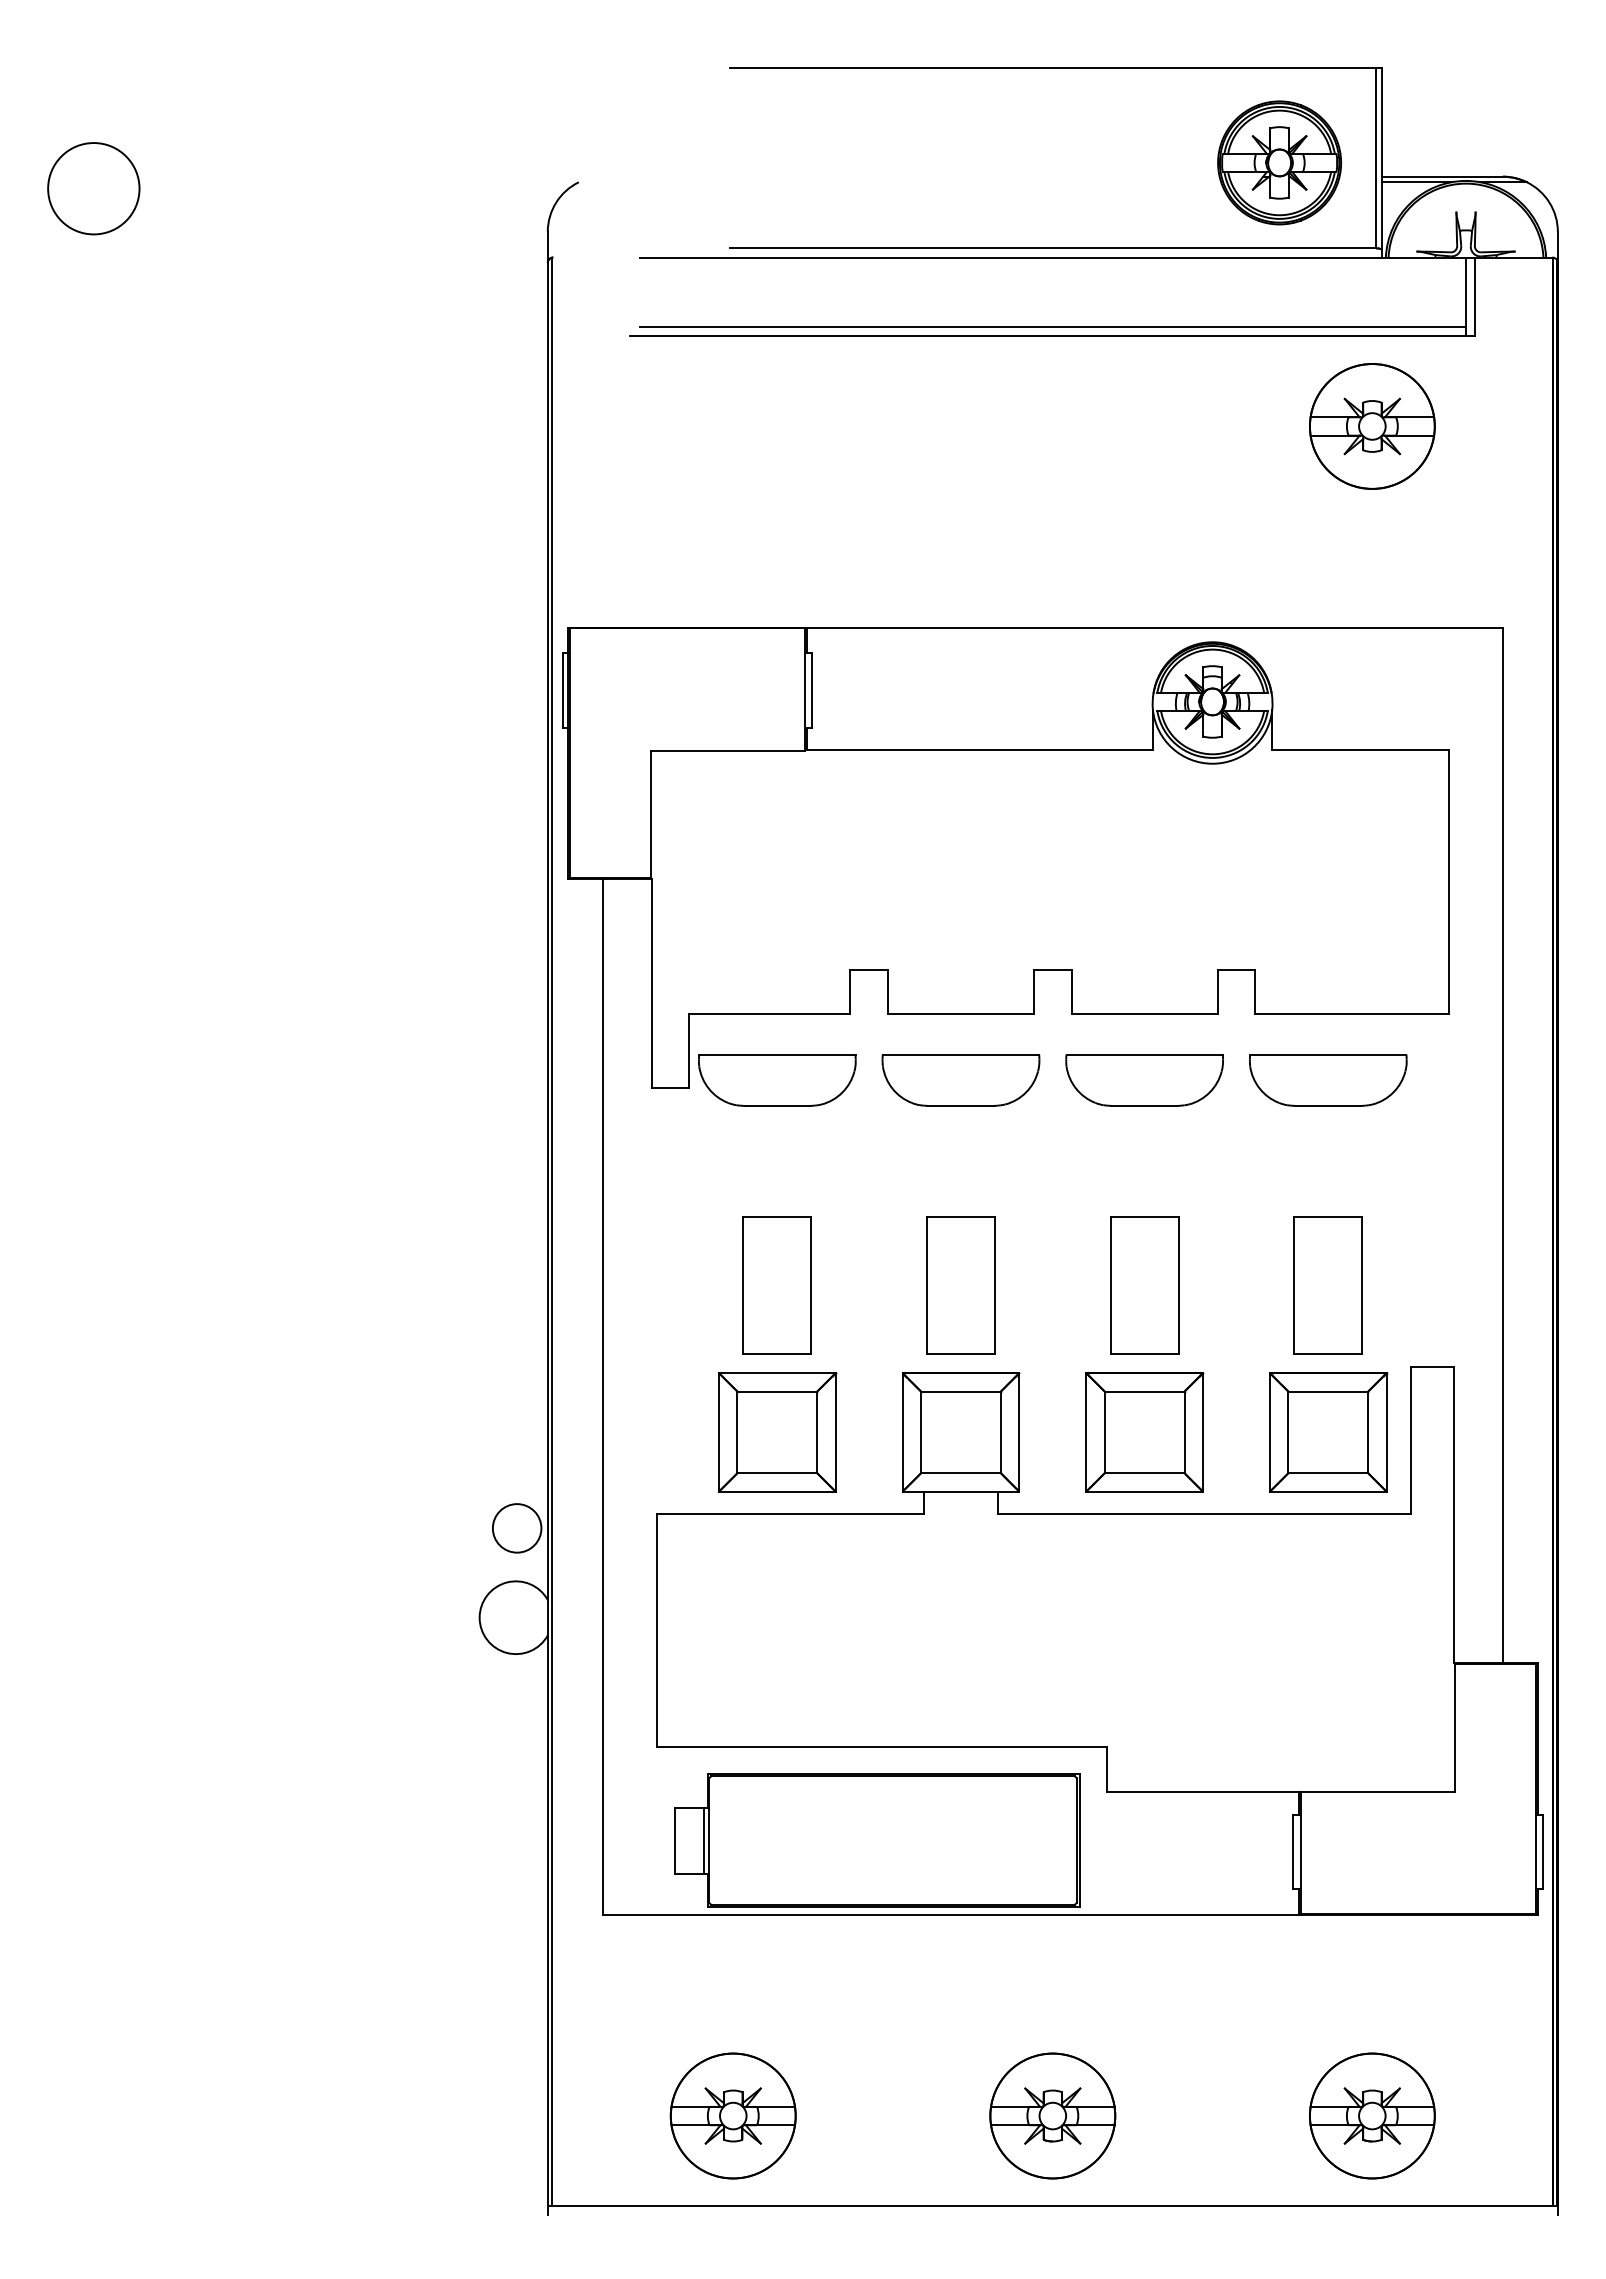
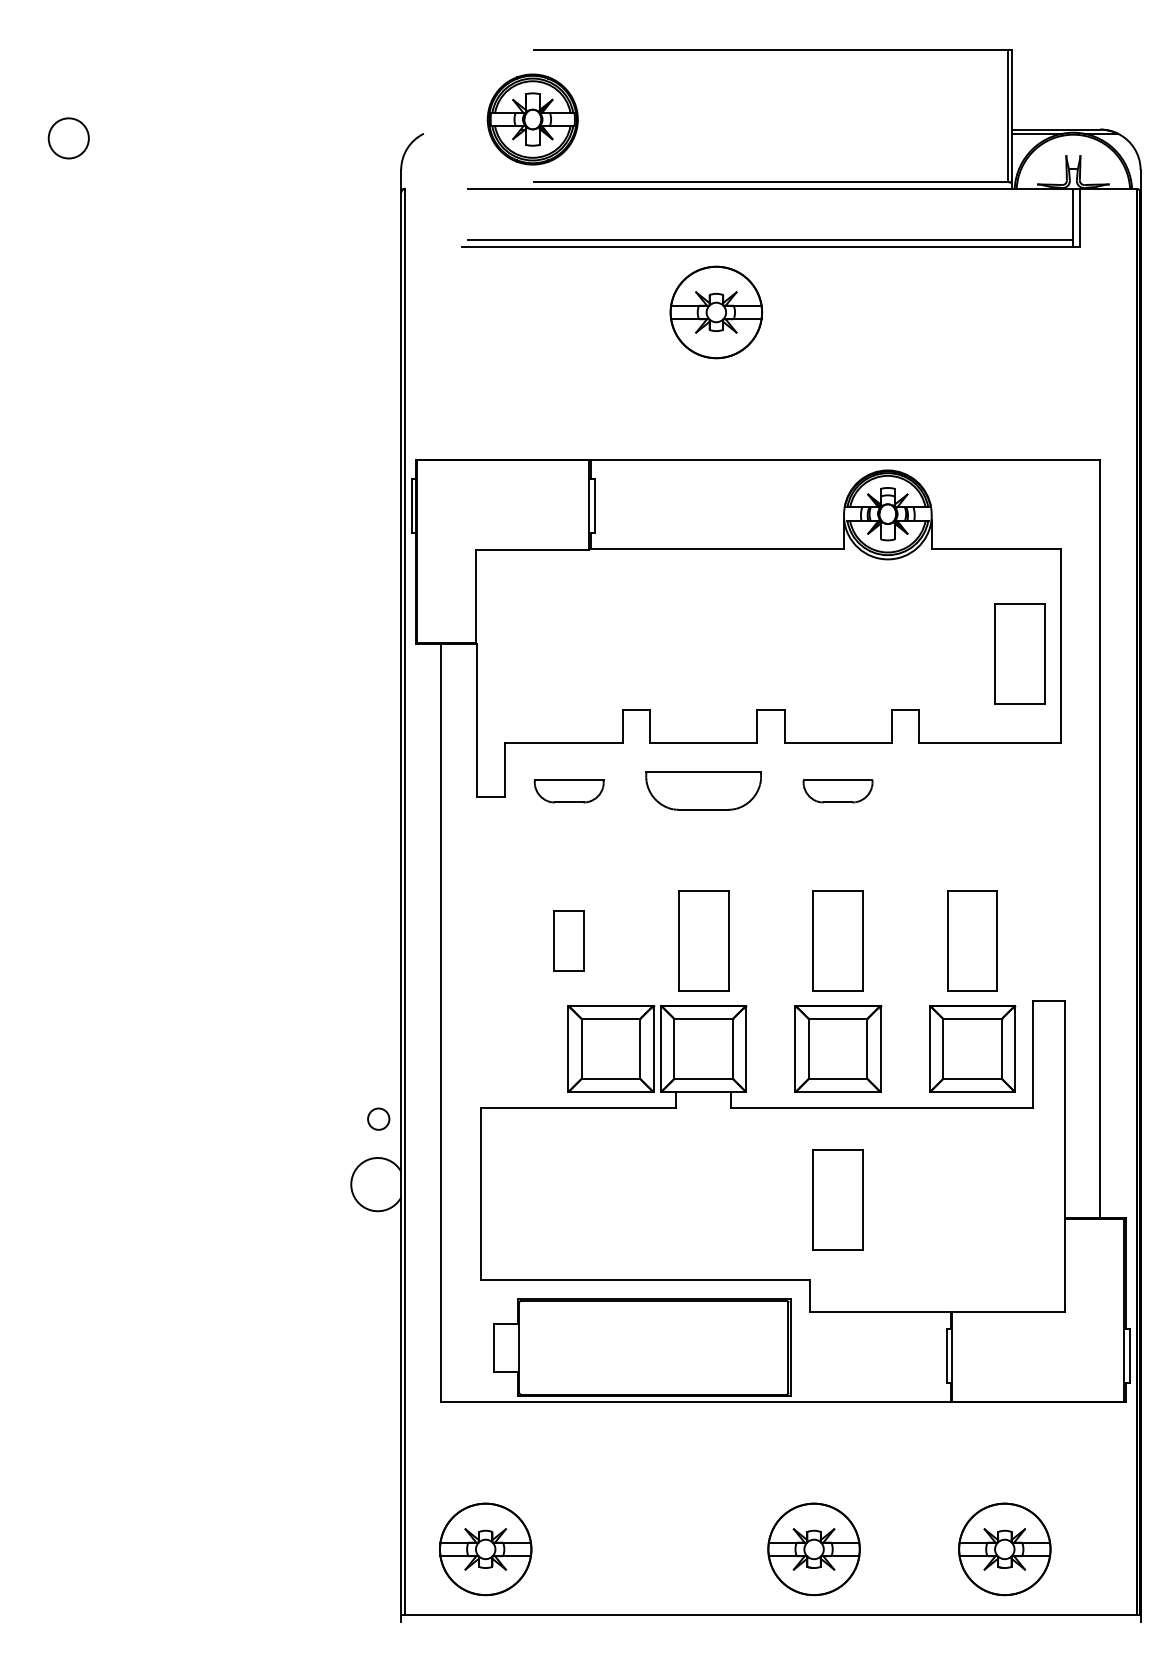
part: (1279, 162) -> (532, 119), moved
circle: (93, 188) -> (68, 138), size x0.6
part: (1372, 426) -> (716, 312), moved
part: (1392, 893) -> (1019, 654), added
part: (777, 1080) -> (569, 791), size x0.6
part: (1144, 1080) -> (838, 791), size x0.6
part: (1328, 1080) -> (972, 791), removed
part: (776, 1285) -> (568, 941), size x0.6
part: (777, 1432) -> (611, 1049), moved
circle: (516, 1528) -> (378, 1119), size x0.6
part: (1144, 1638) -> (838, 1199), added
line: (704, 1840) -> (515, 1347), removed
part: (732, 2115) -> (485, 1549), moved
part: (1052, 2115) -> (813, 1549), moved

